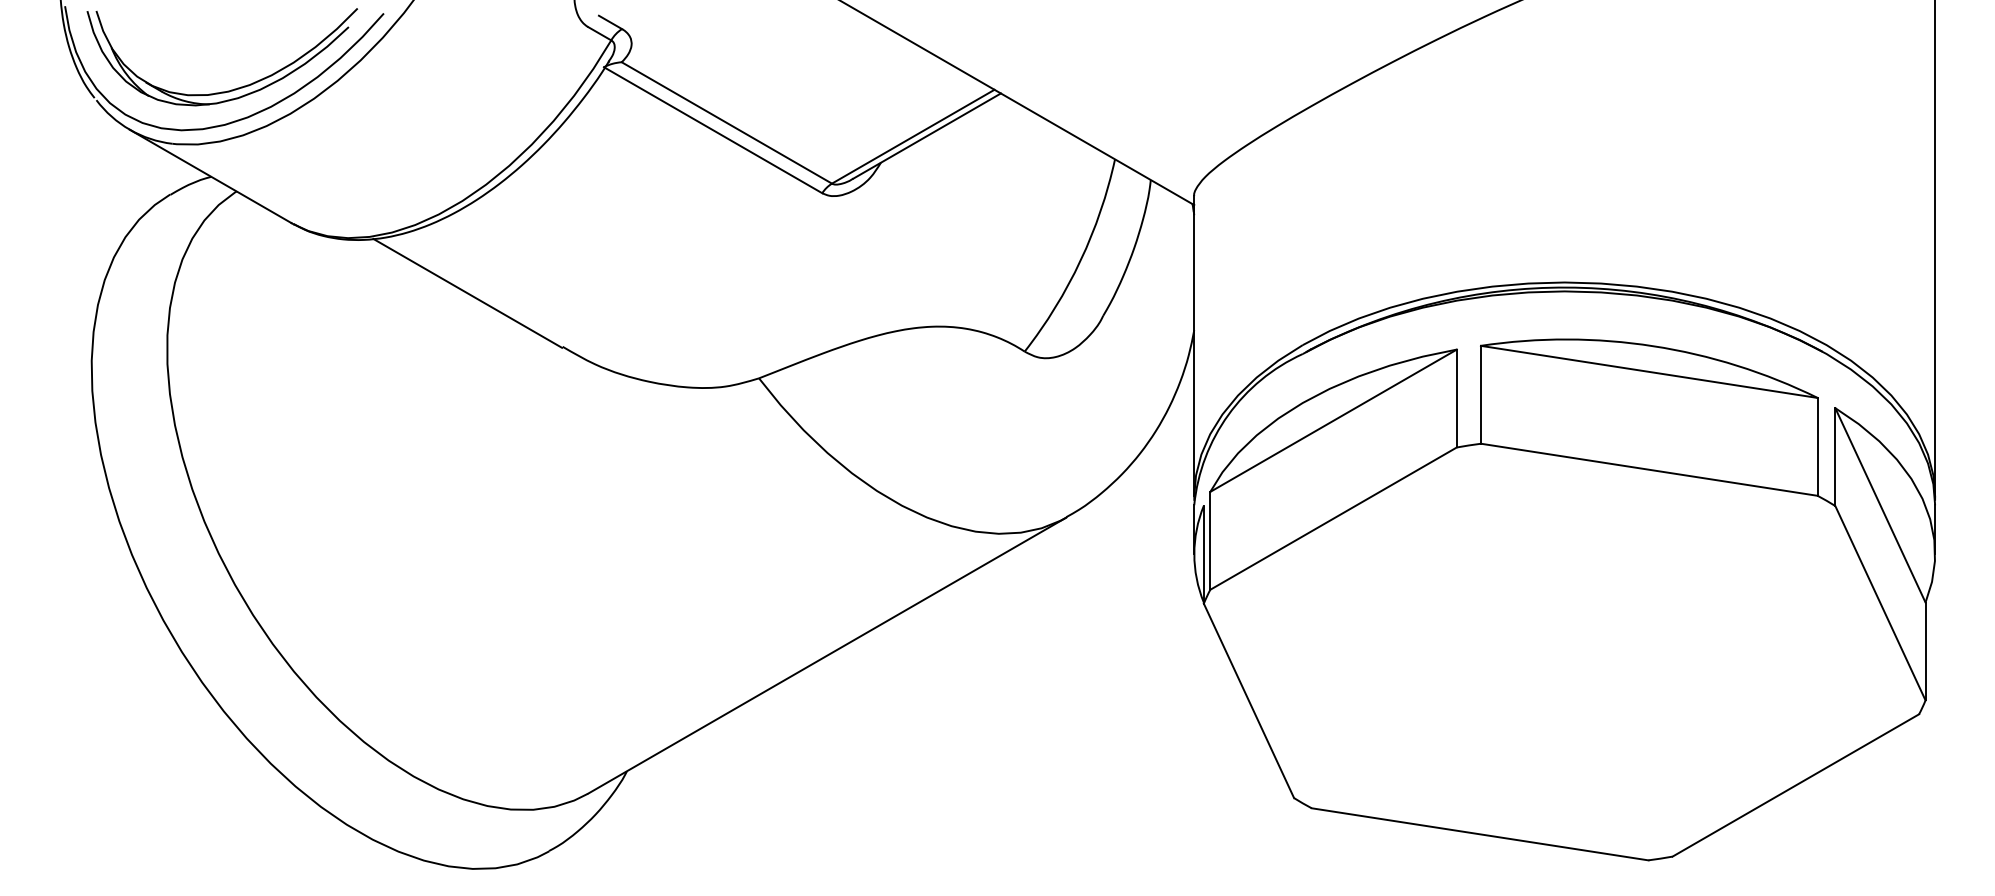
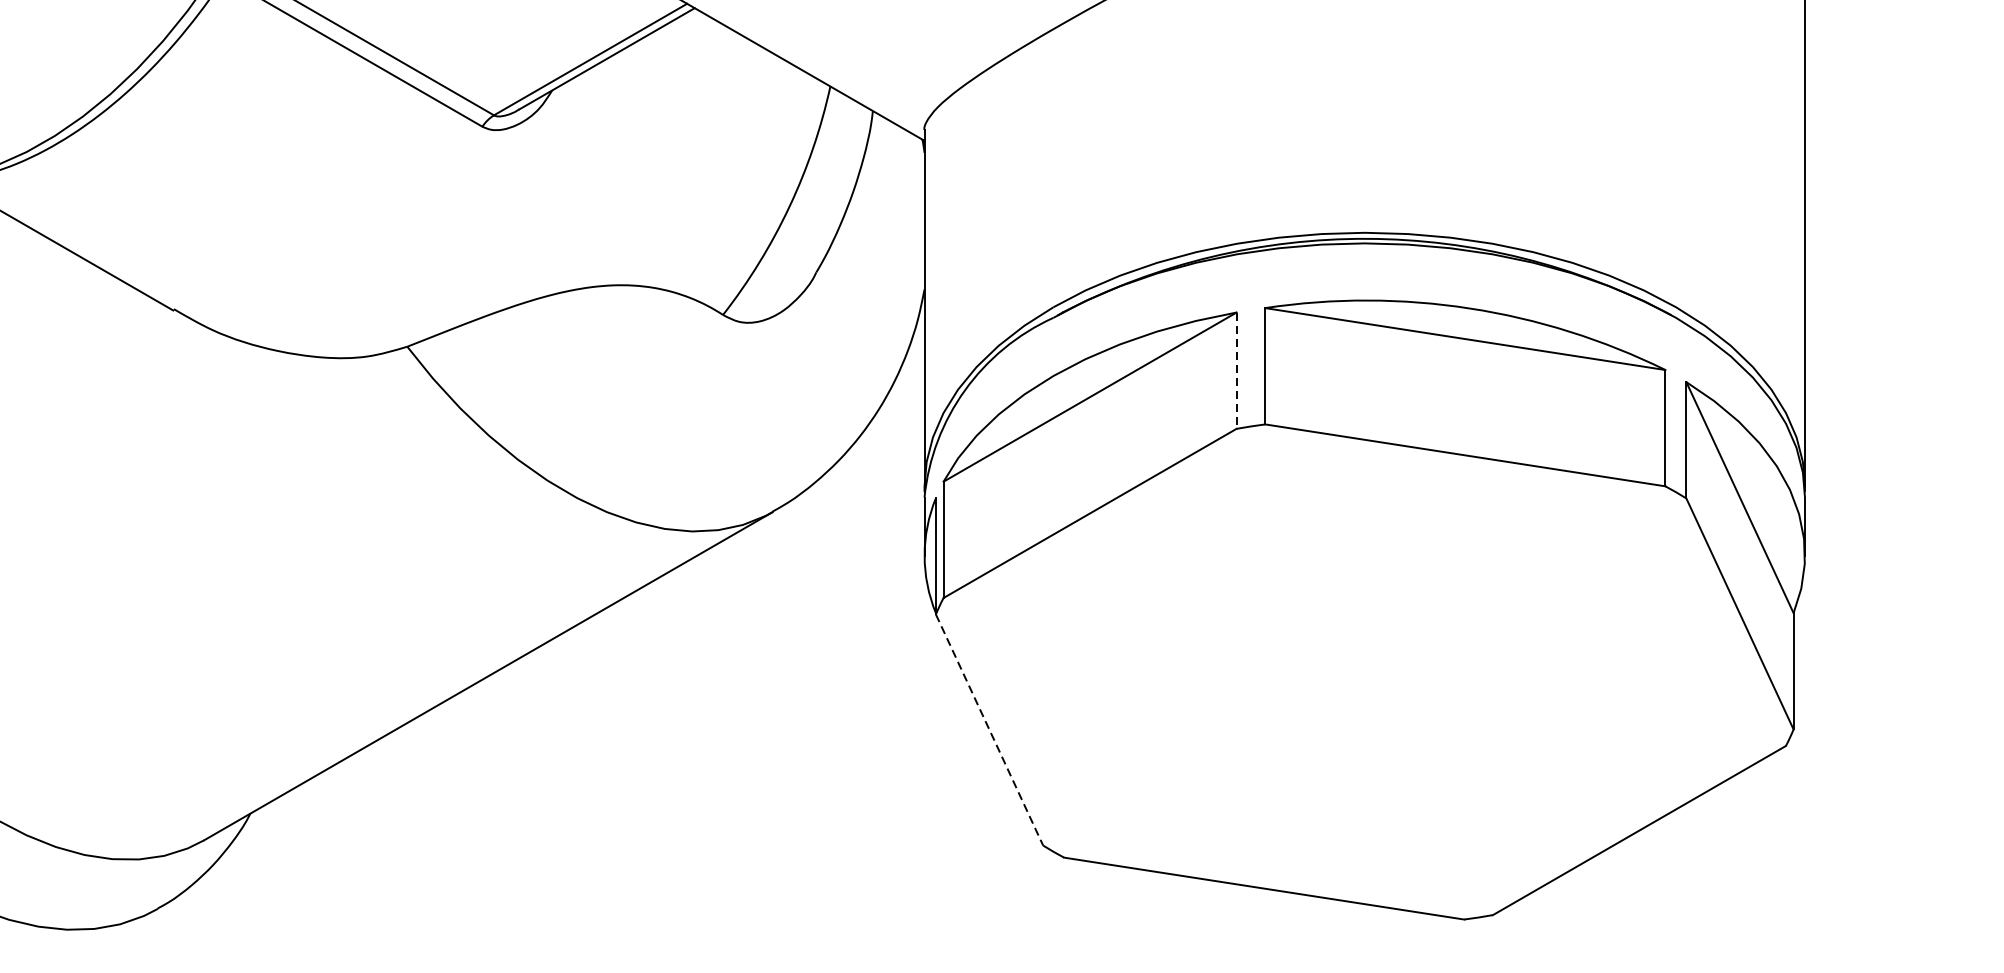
line: (1456, 398) -> (1236, 370), solid -> dashed
line: (1249, 701) -> (990, 730), solid -> dashed

